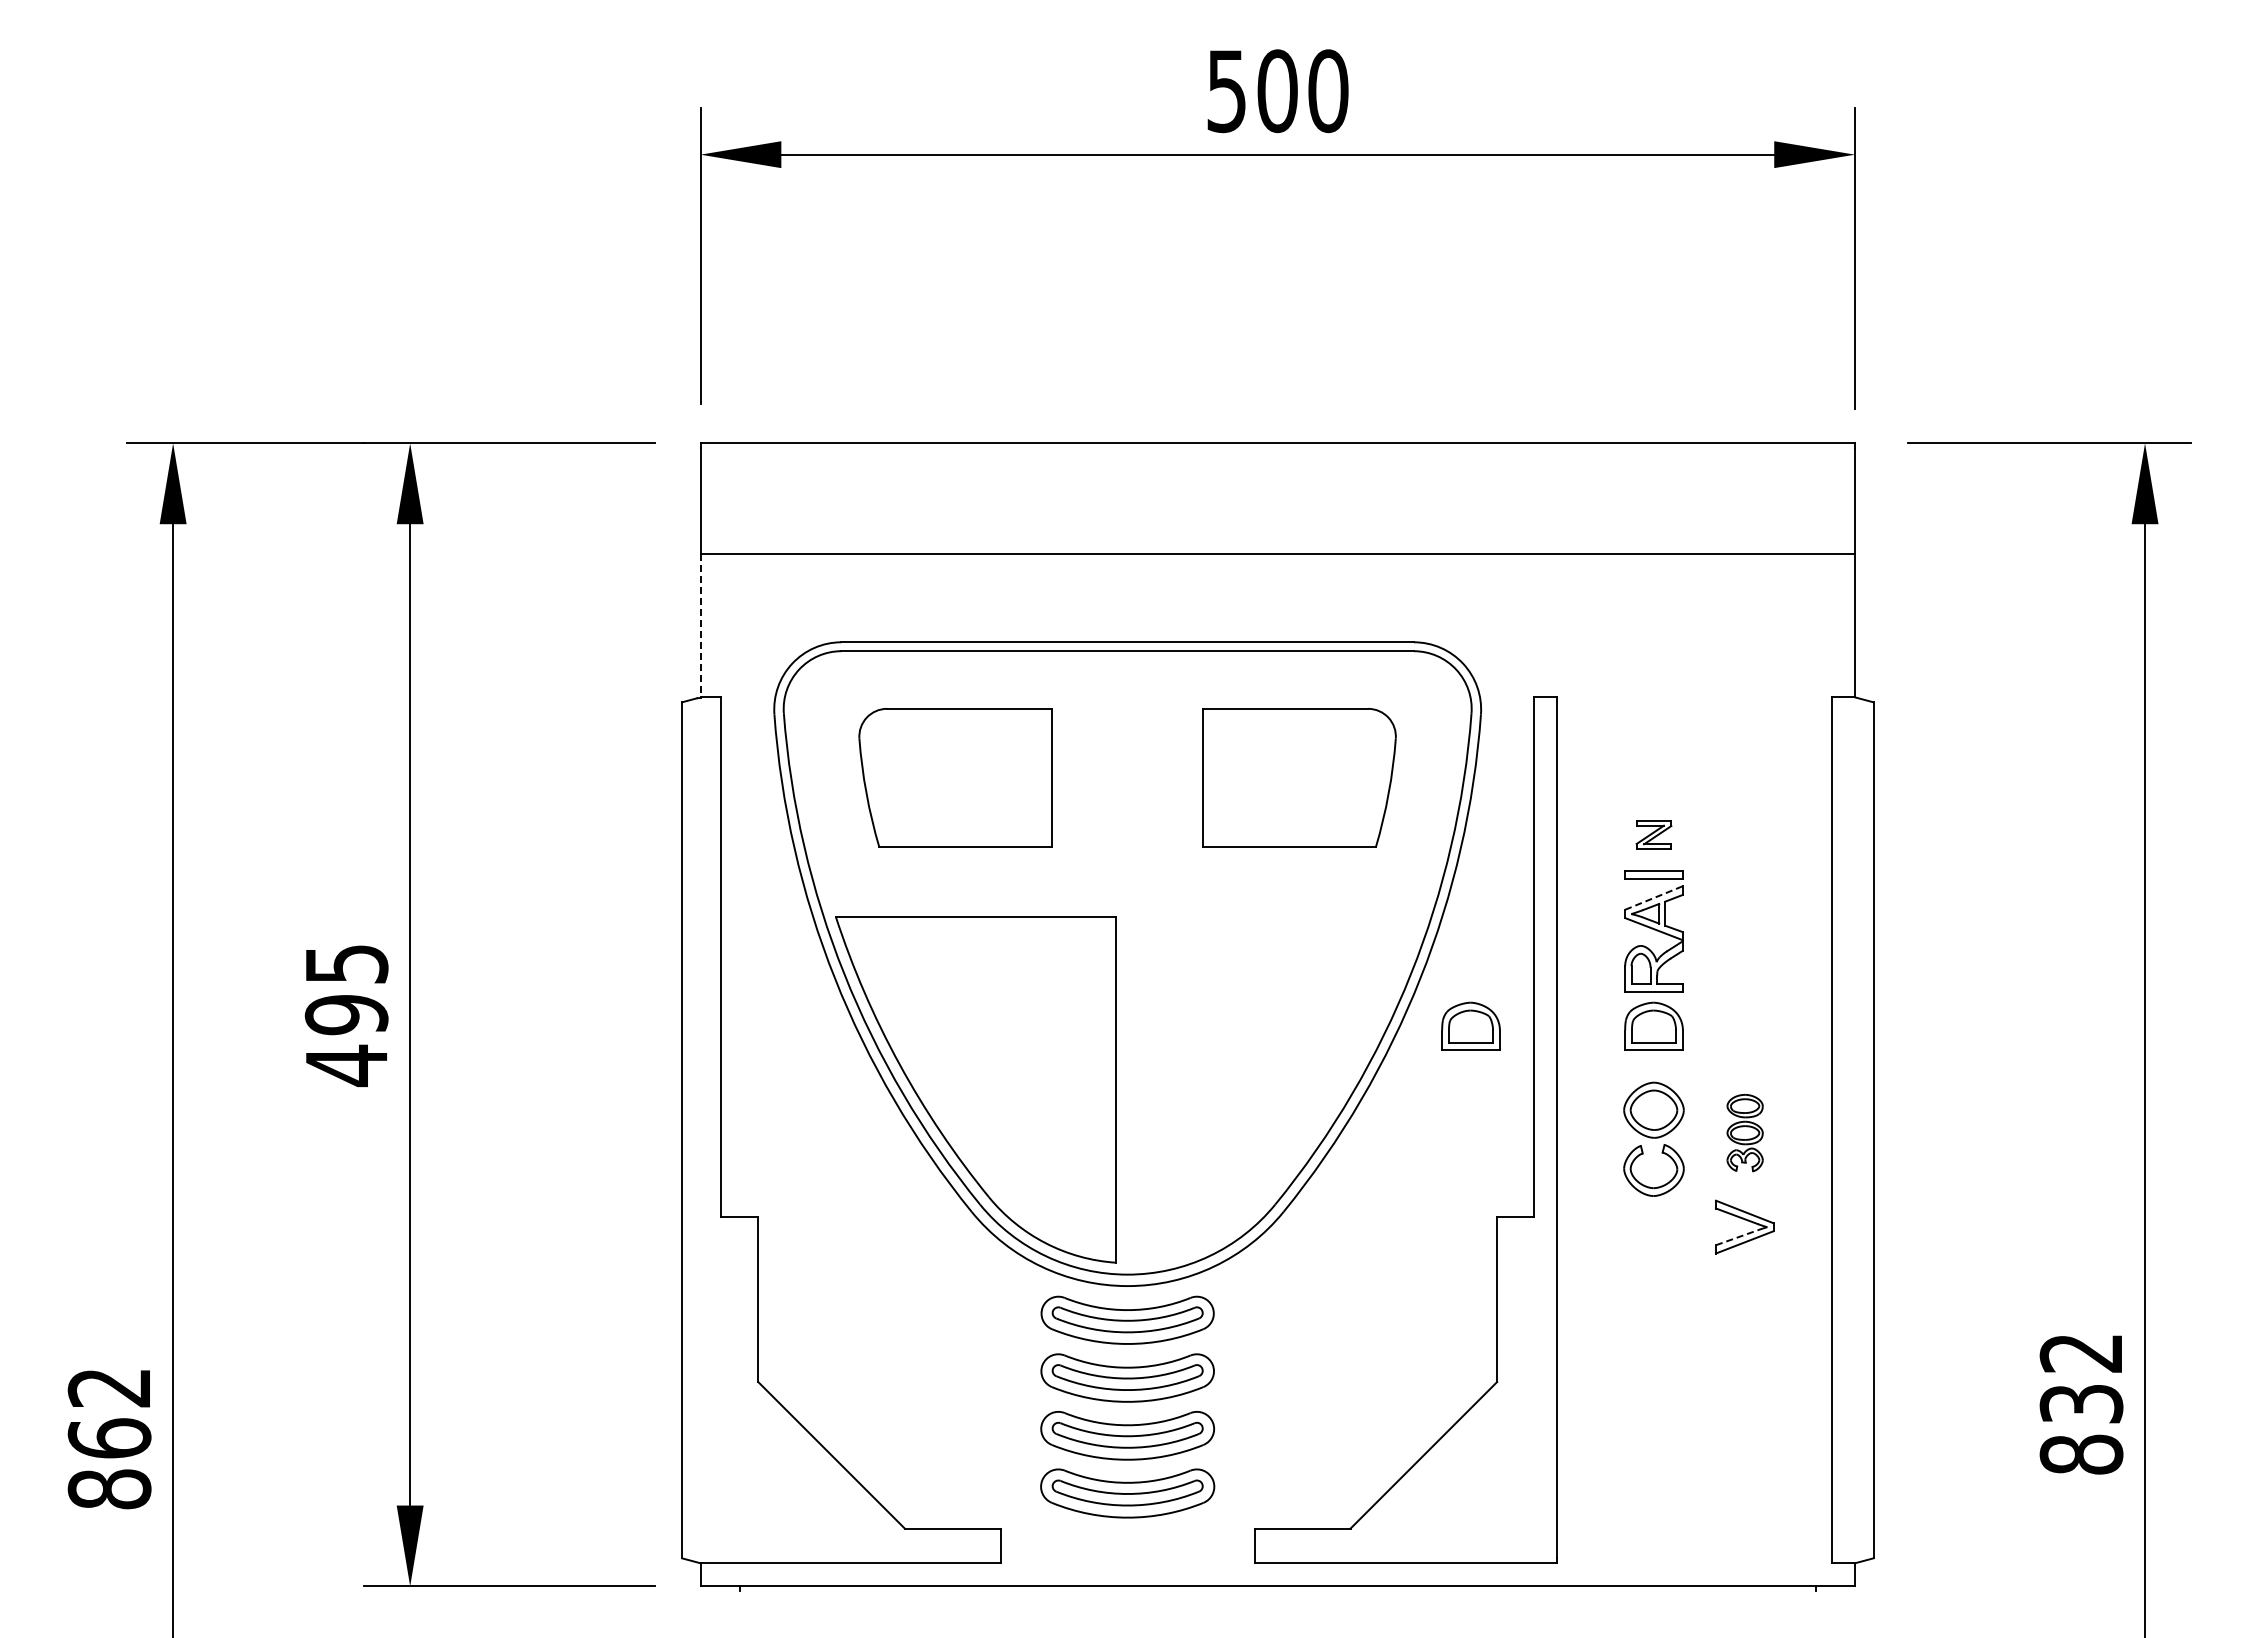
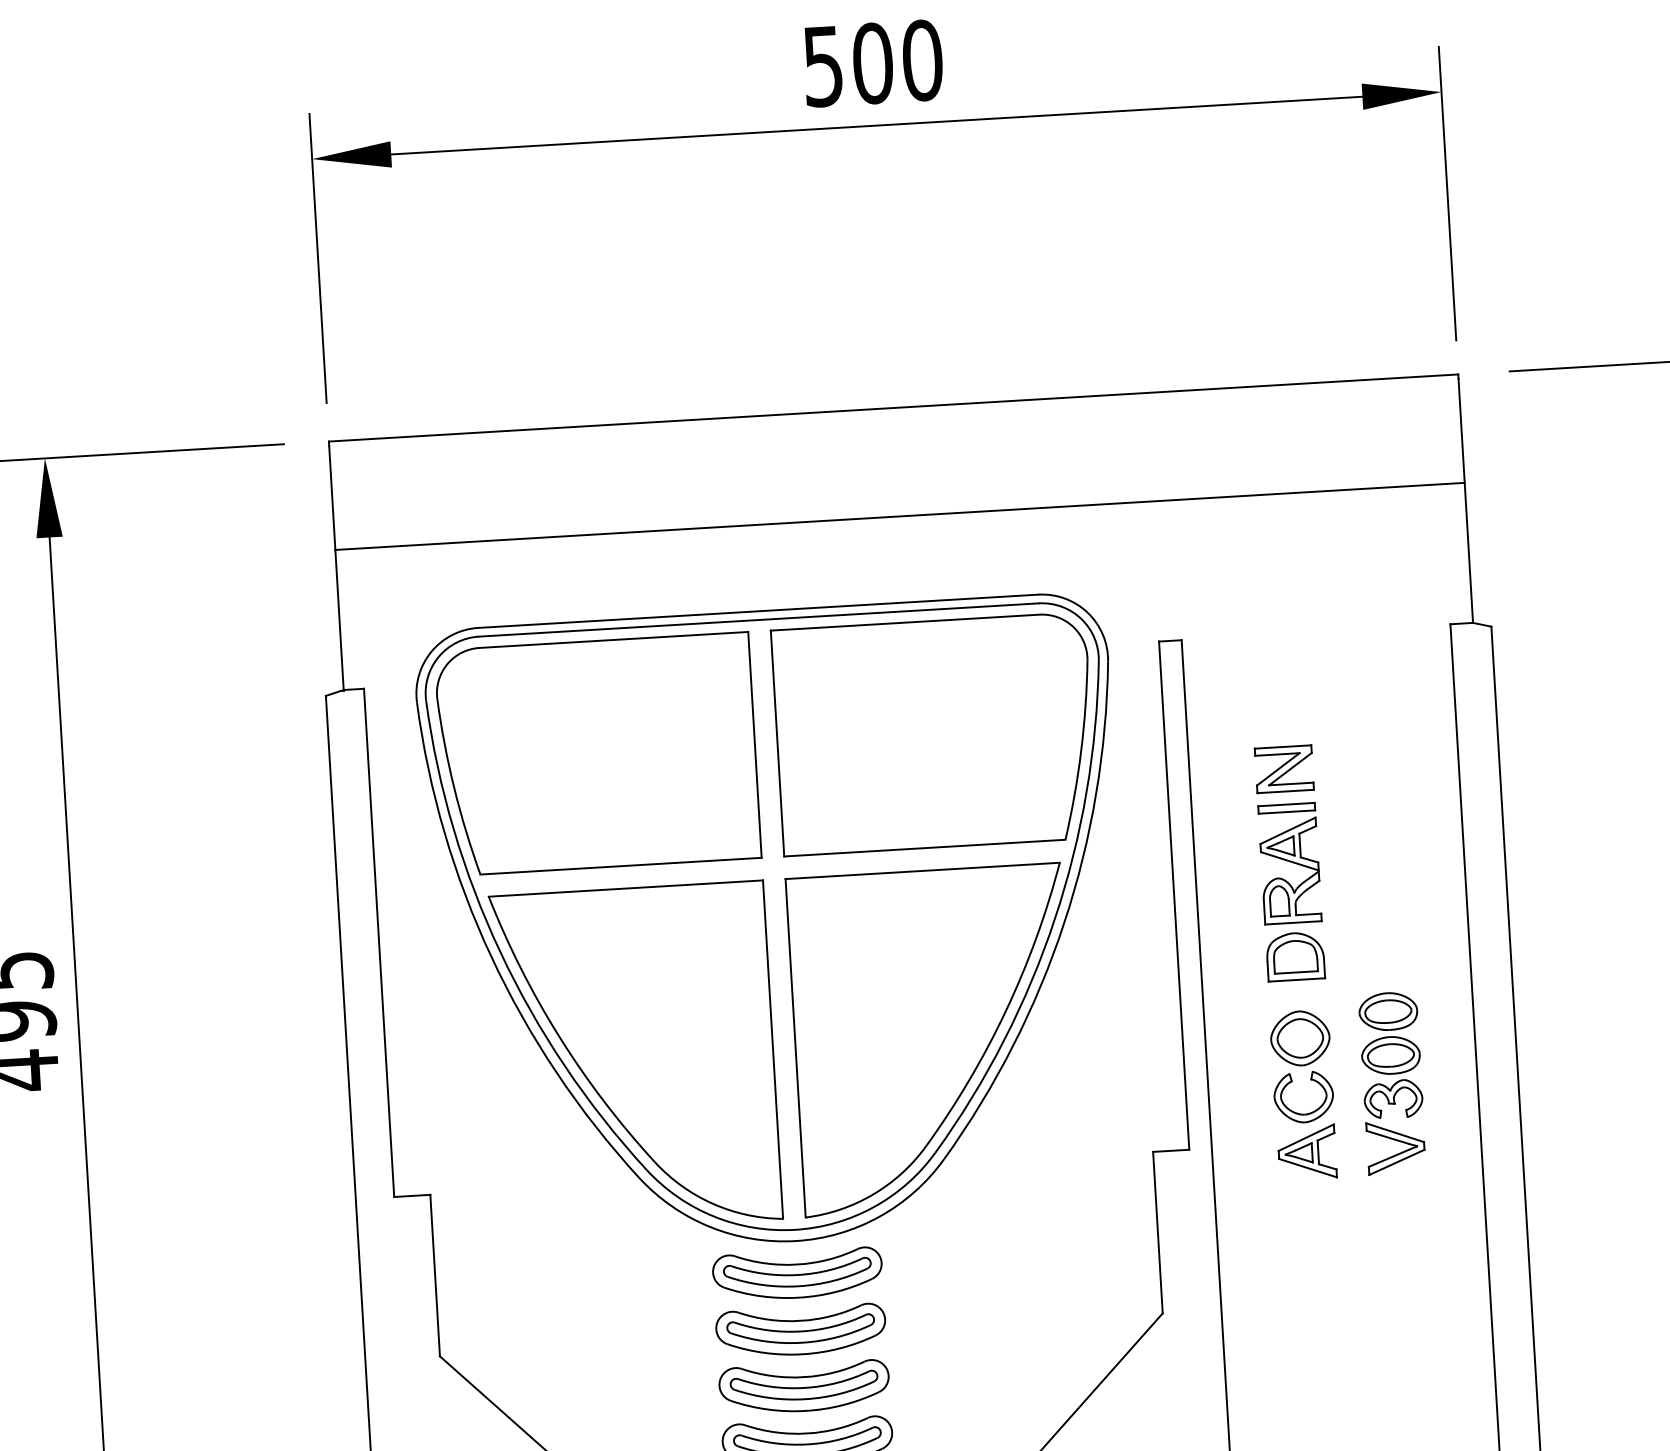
line: (700, 625) -> (339, 619), dashed -> solid
part: (955, 777) -> (597, 753), size x1.67
part: (1299, 777) -> (934, 733), size x1.67
part: (1653, 834) -> (1283, 768), size x1.67
line: (1654, 897) -> (1288, 830), dashed -> solid
part: (1470, 1025) -> (1115, 966), removed
part: (1279, 1089) -> (932, 1039), added
part: (1744, 1132) -> (1390, 1054), size x1.67
part: (1653, 1226) -> (1306, 1152), added
line: (1737, 1237) -> (1389, 1158), dashed -> solid

